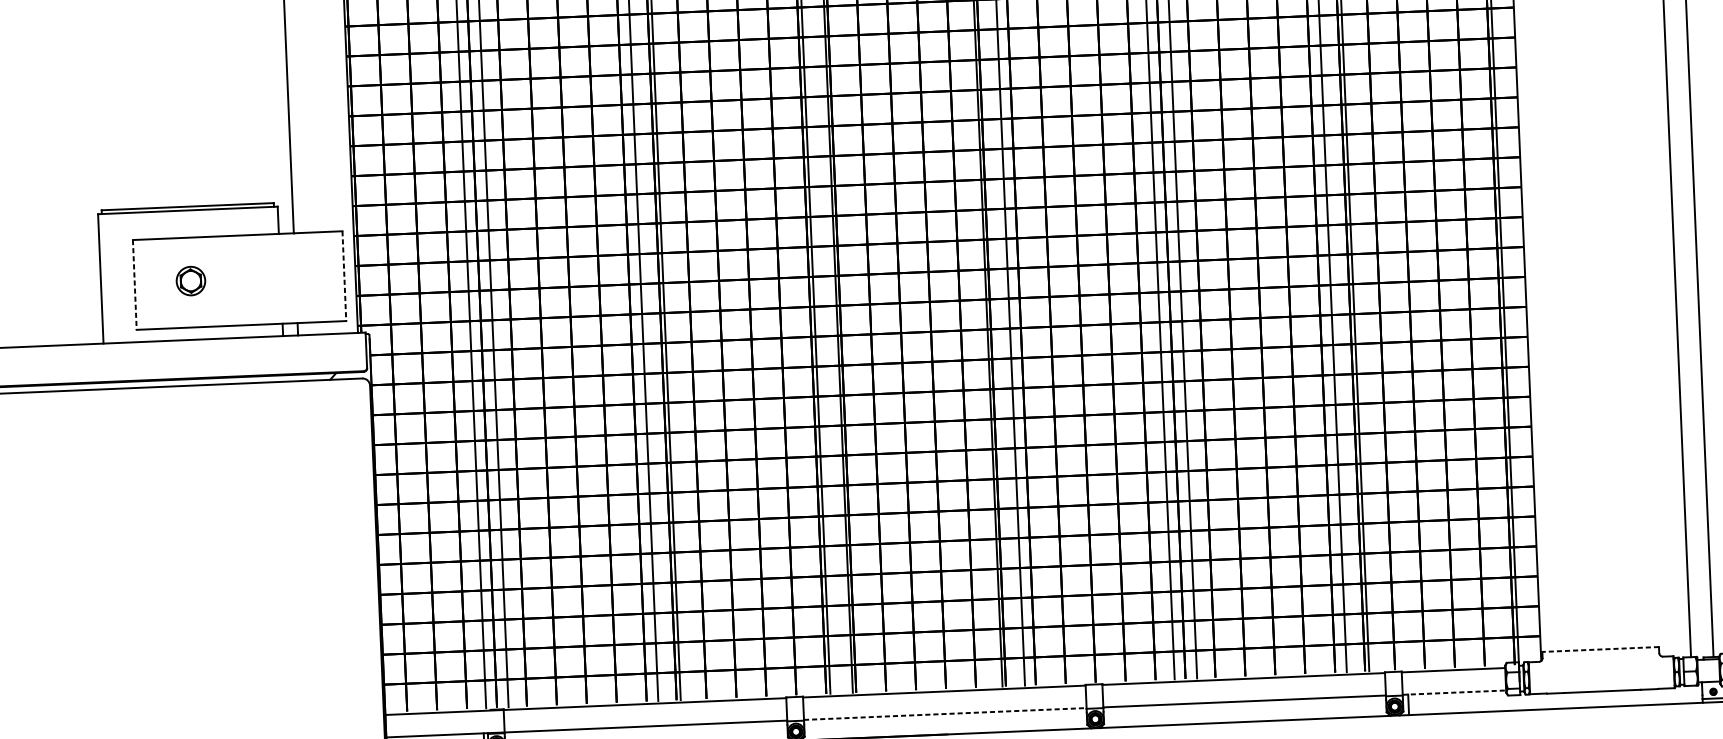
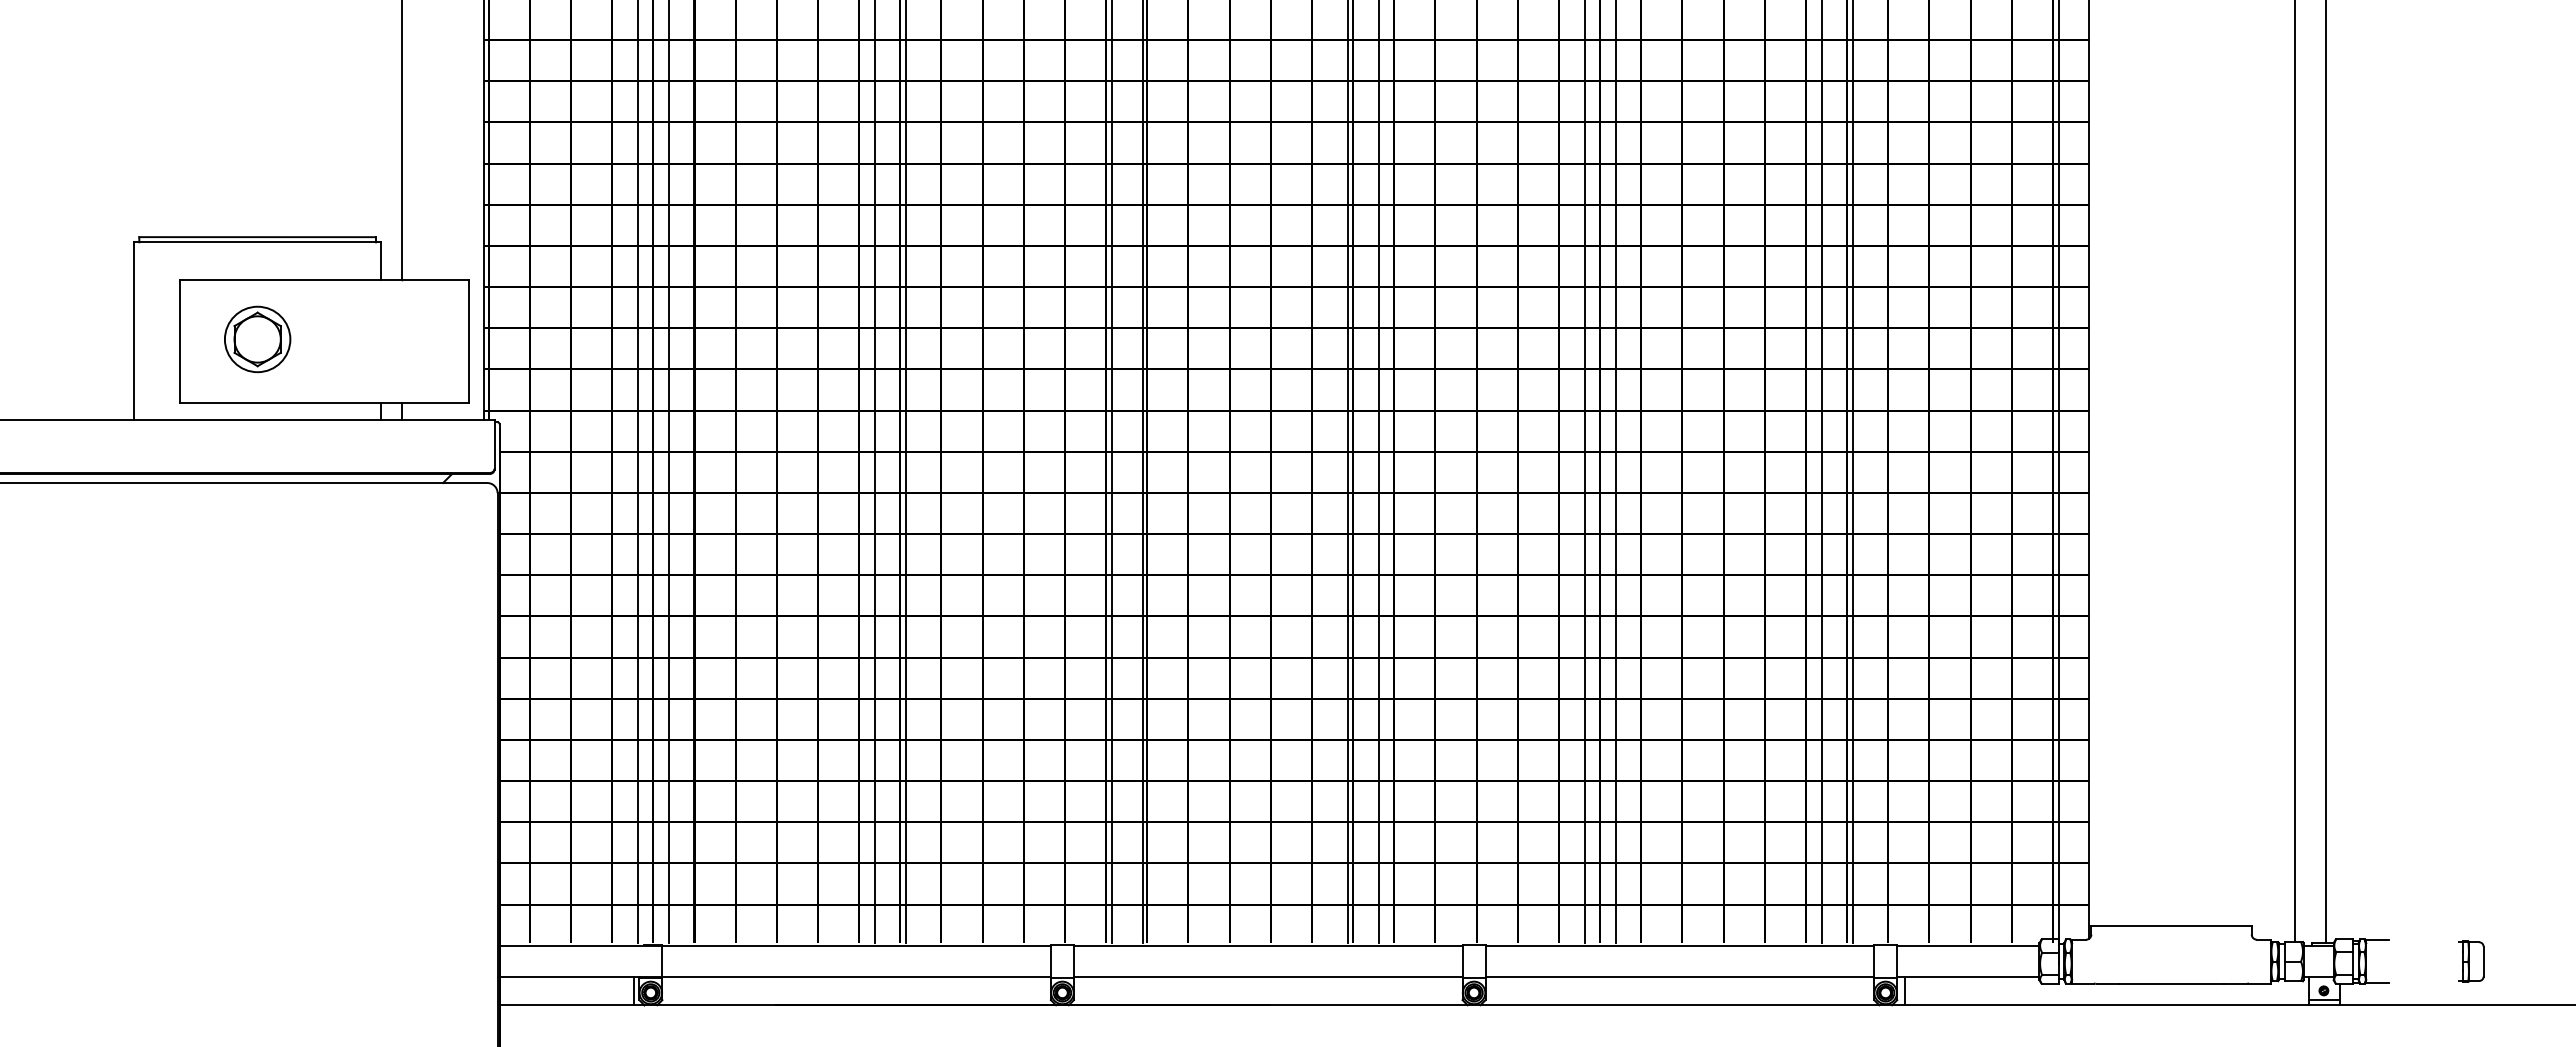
line: (344, 276) -> (468, 341), dashed -> solid
part: (190, 281) -> (257, 339), size x1.67
line: (134, 284) -> (180, 341), dashed -> solid
line: (1600, 649) -> (2171, 926), dashed -> solid
line: (1454, 692) -> (1968, 977), dashed -> solid
line: (945, 714) -> (1268, 977), dashed -> solid

